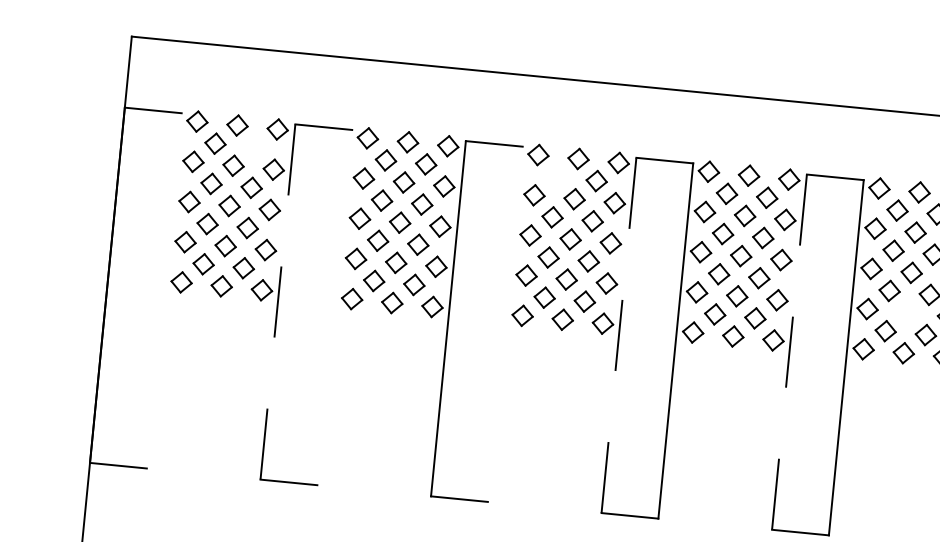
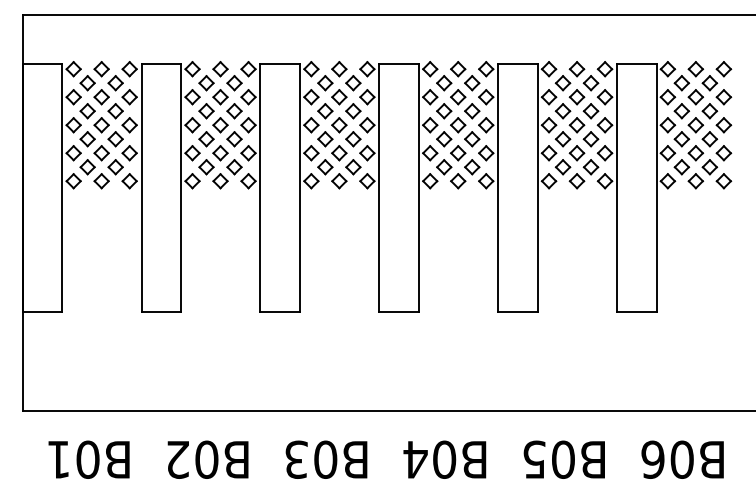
part: (255, 148) -> (115, 83), added
part: (556, 177) -> (325, 83), added
line: (164, 291) -> (62, 188), added
line: (277, 302) -> (141, 188), dashed -> solid
line: (335, 308) -> (181, 188), added
part: (906, 313) -> (576, 153), added
line: (504, 324) -> (299, 188), added
line: (619, 335) -> (379, 188), dashed -> solid
line: (790, 352) -> (498, 188), dashed -> solid

